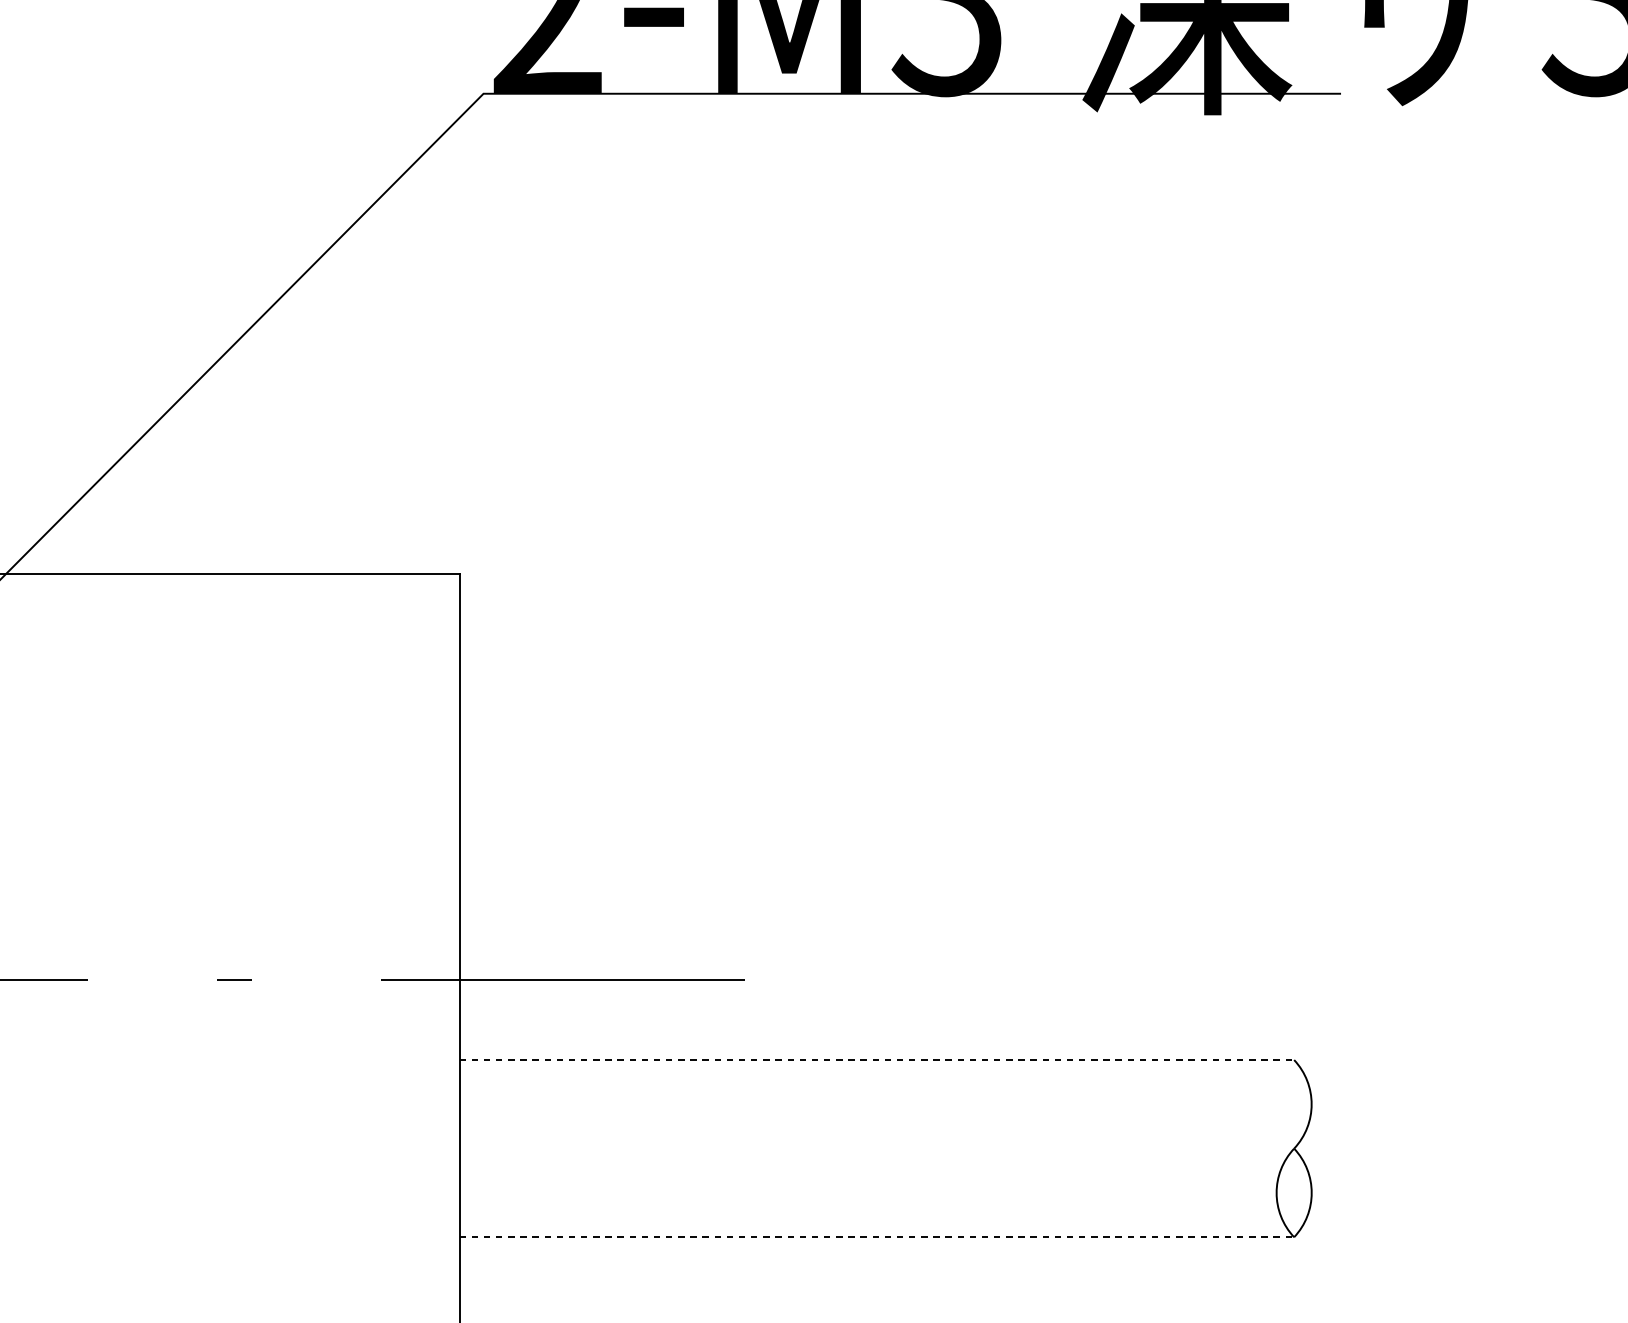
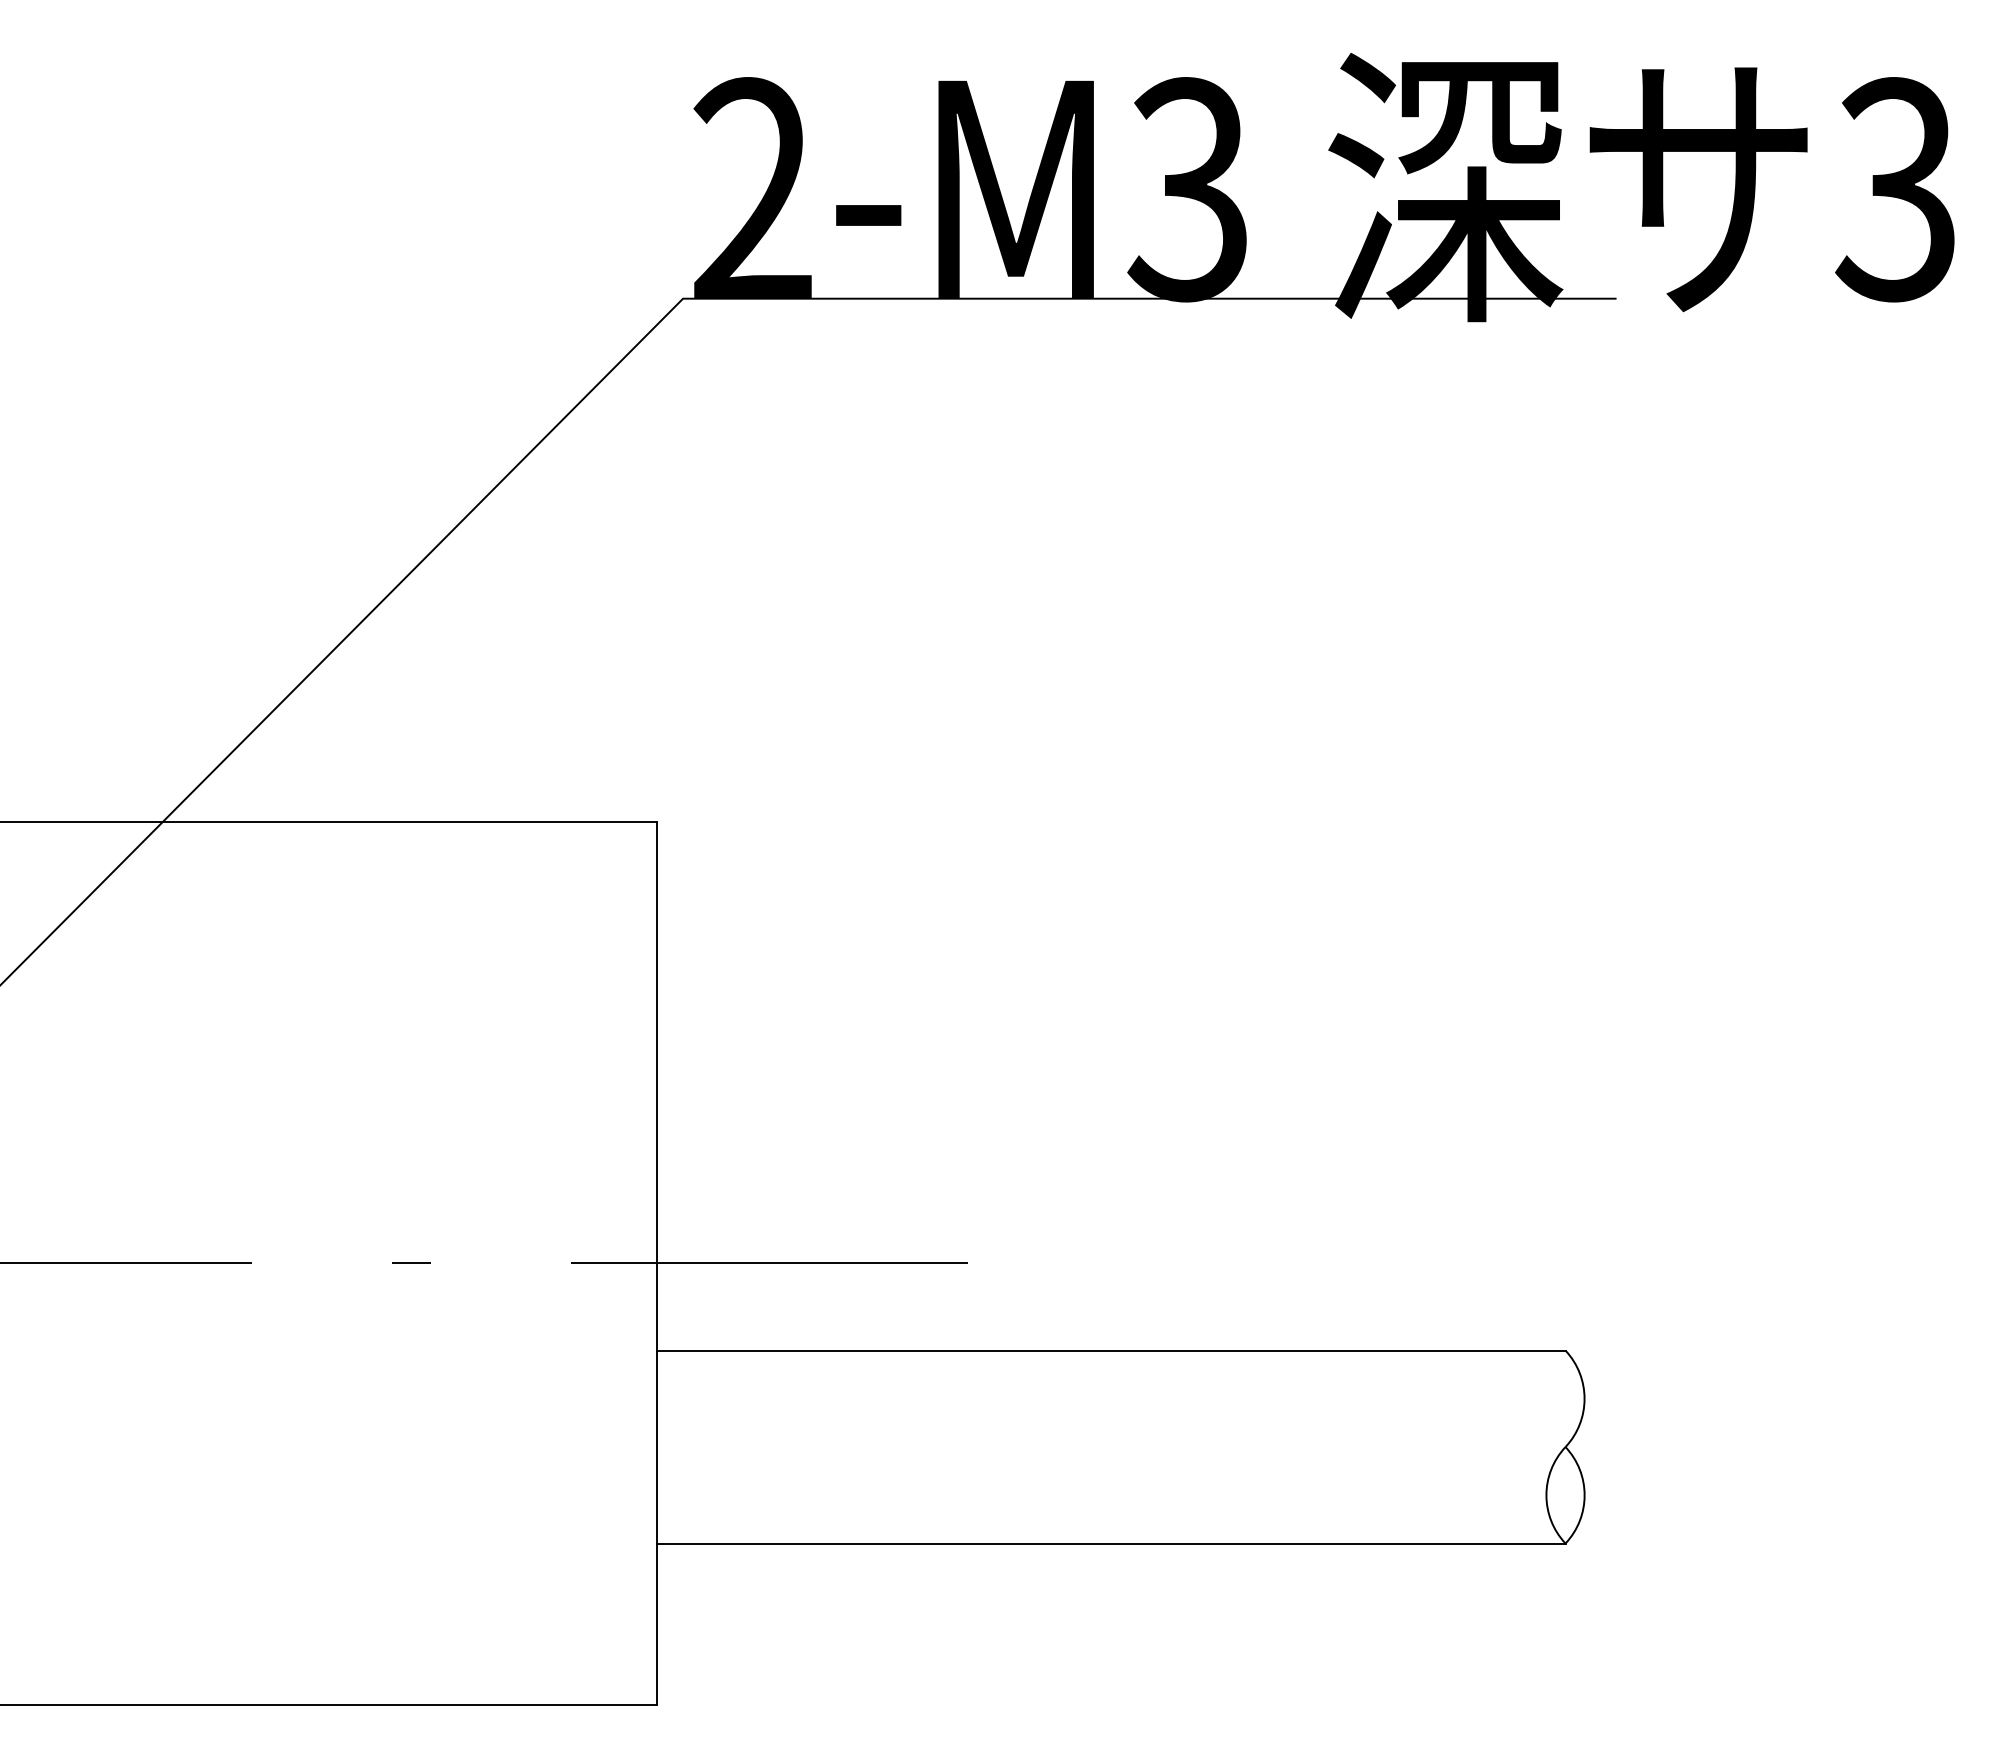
line: (877, 1059) -> (1111, 1350), dashed -> solid
line: (877, 1237) -> (1111, 1543), dashed -> solid

